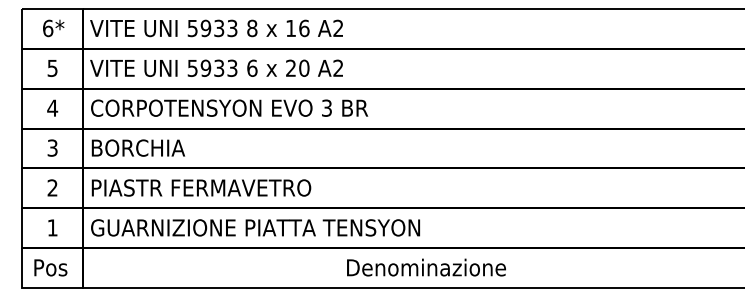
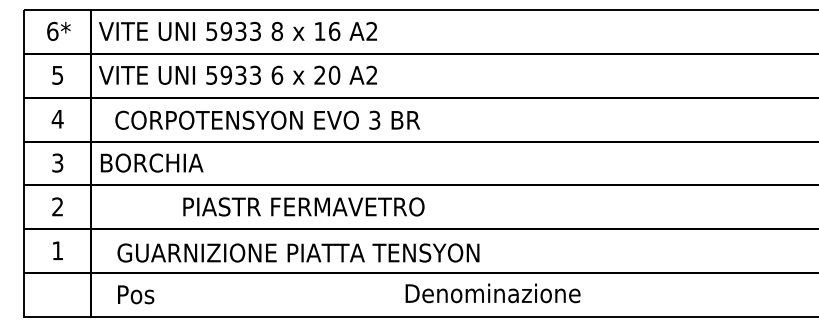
text: (229, 107) -> (267, 119), moved
text: (201, 187) -> (303, 206), moved
text: (255, 227) -> (298, 252), moved
text: (50, 267) -> (135, 294), moved
text: (426, 267) -> (493, 293), moved

